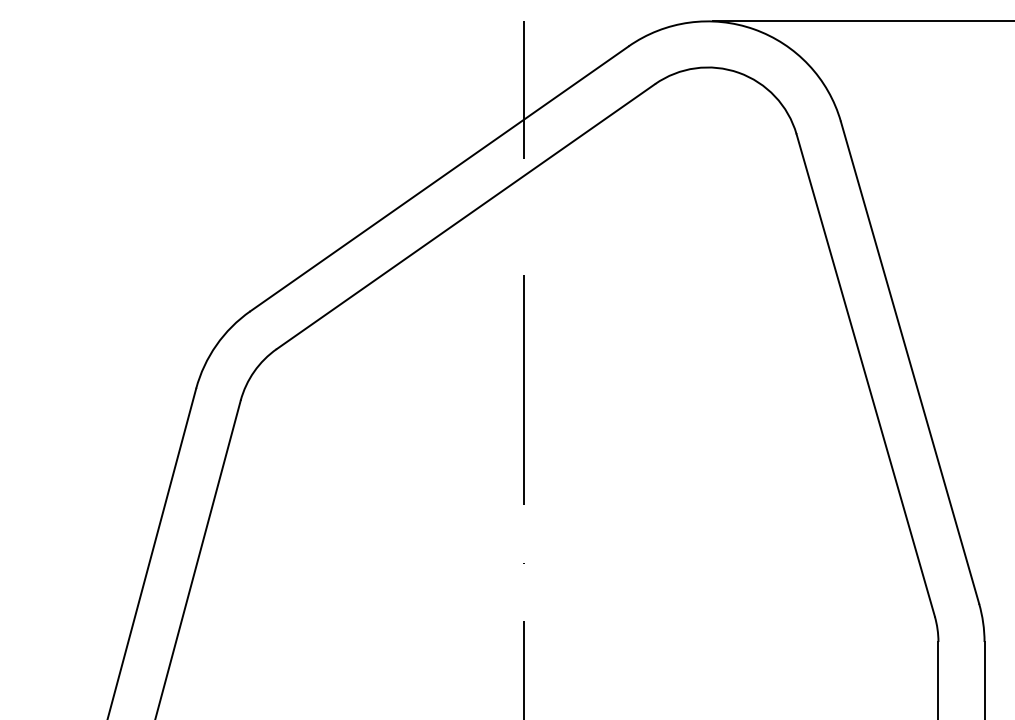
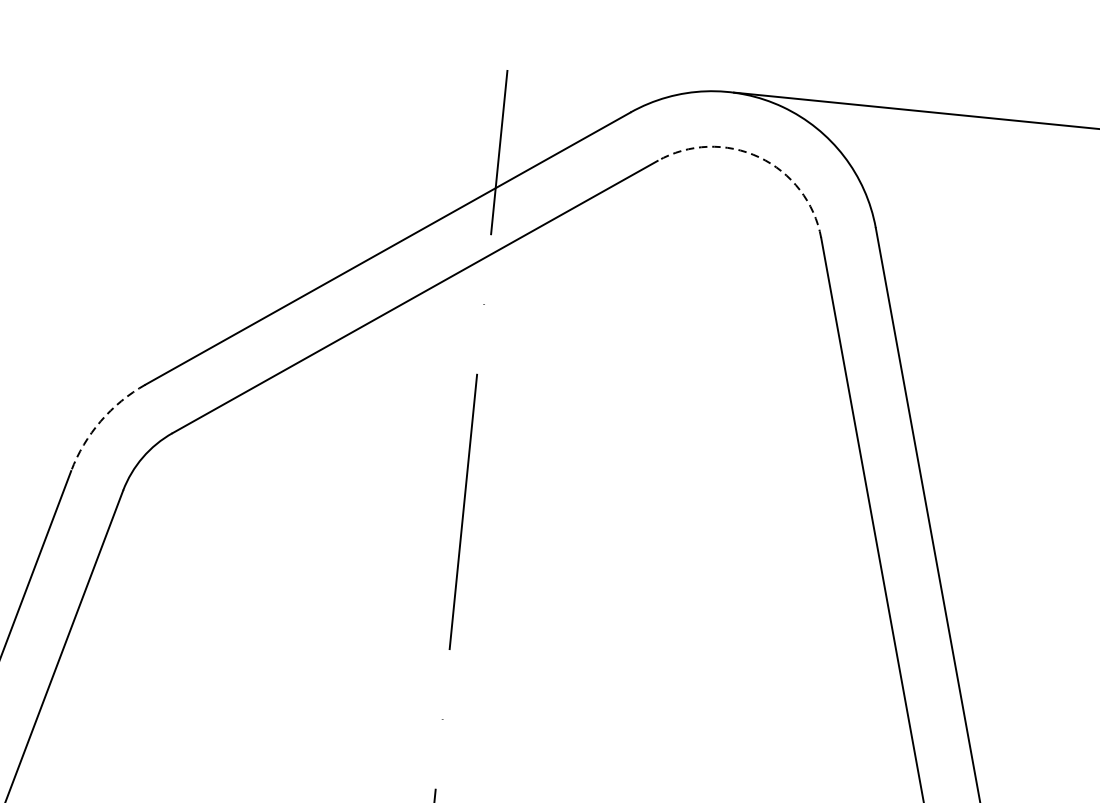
arc: (738, 72) -> (758, 156), solid -> dashed
arc: (216, 345) -> (100, 421), solid -> dashed

